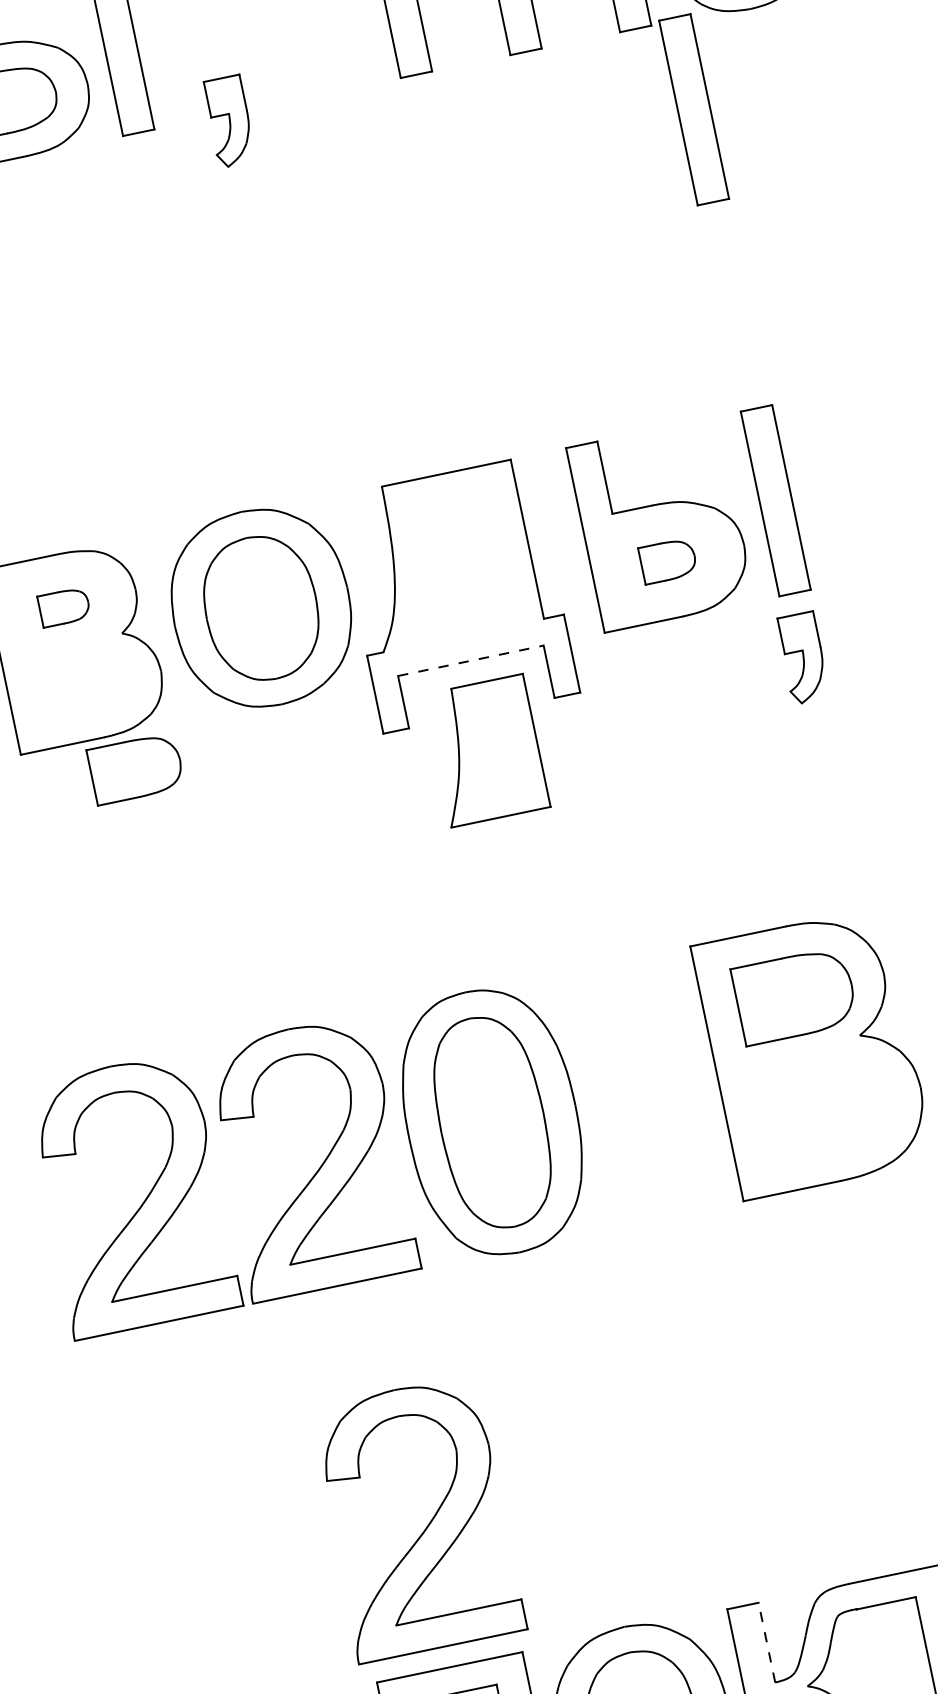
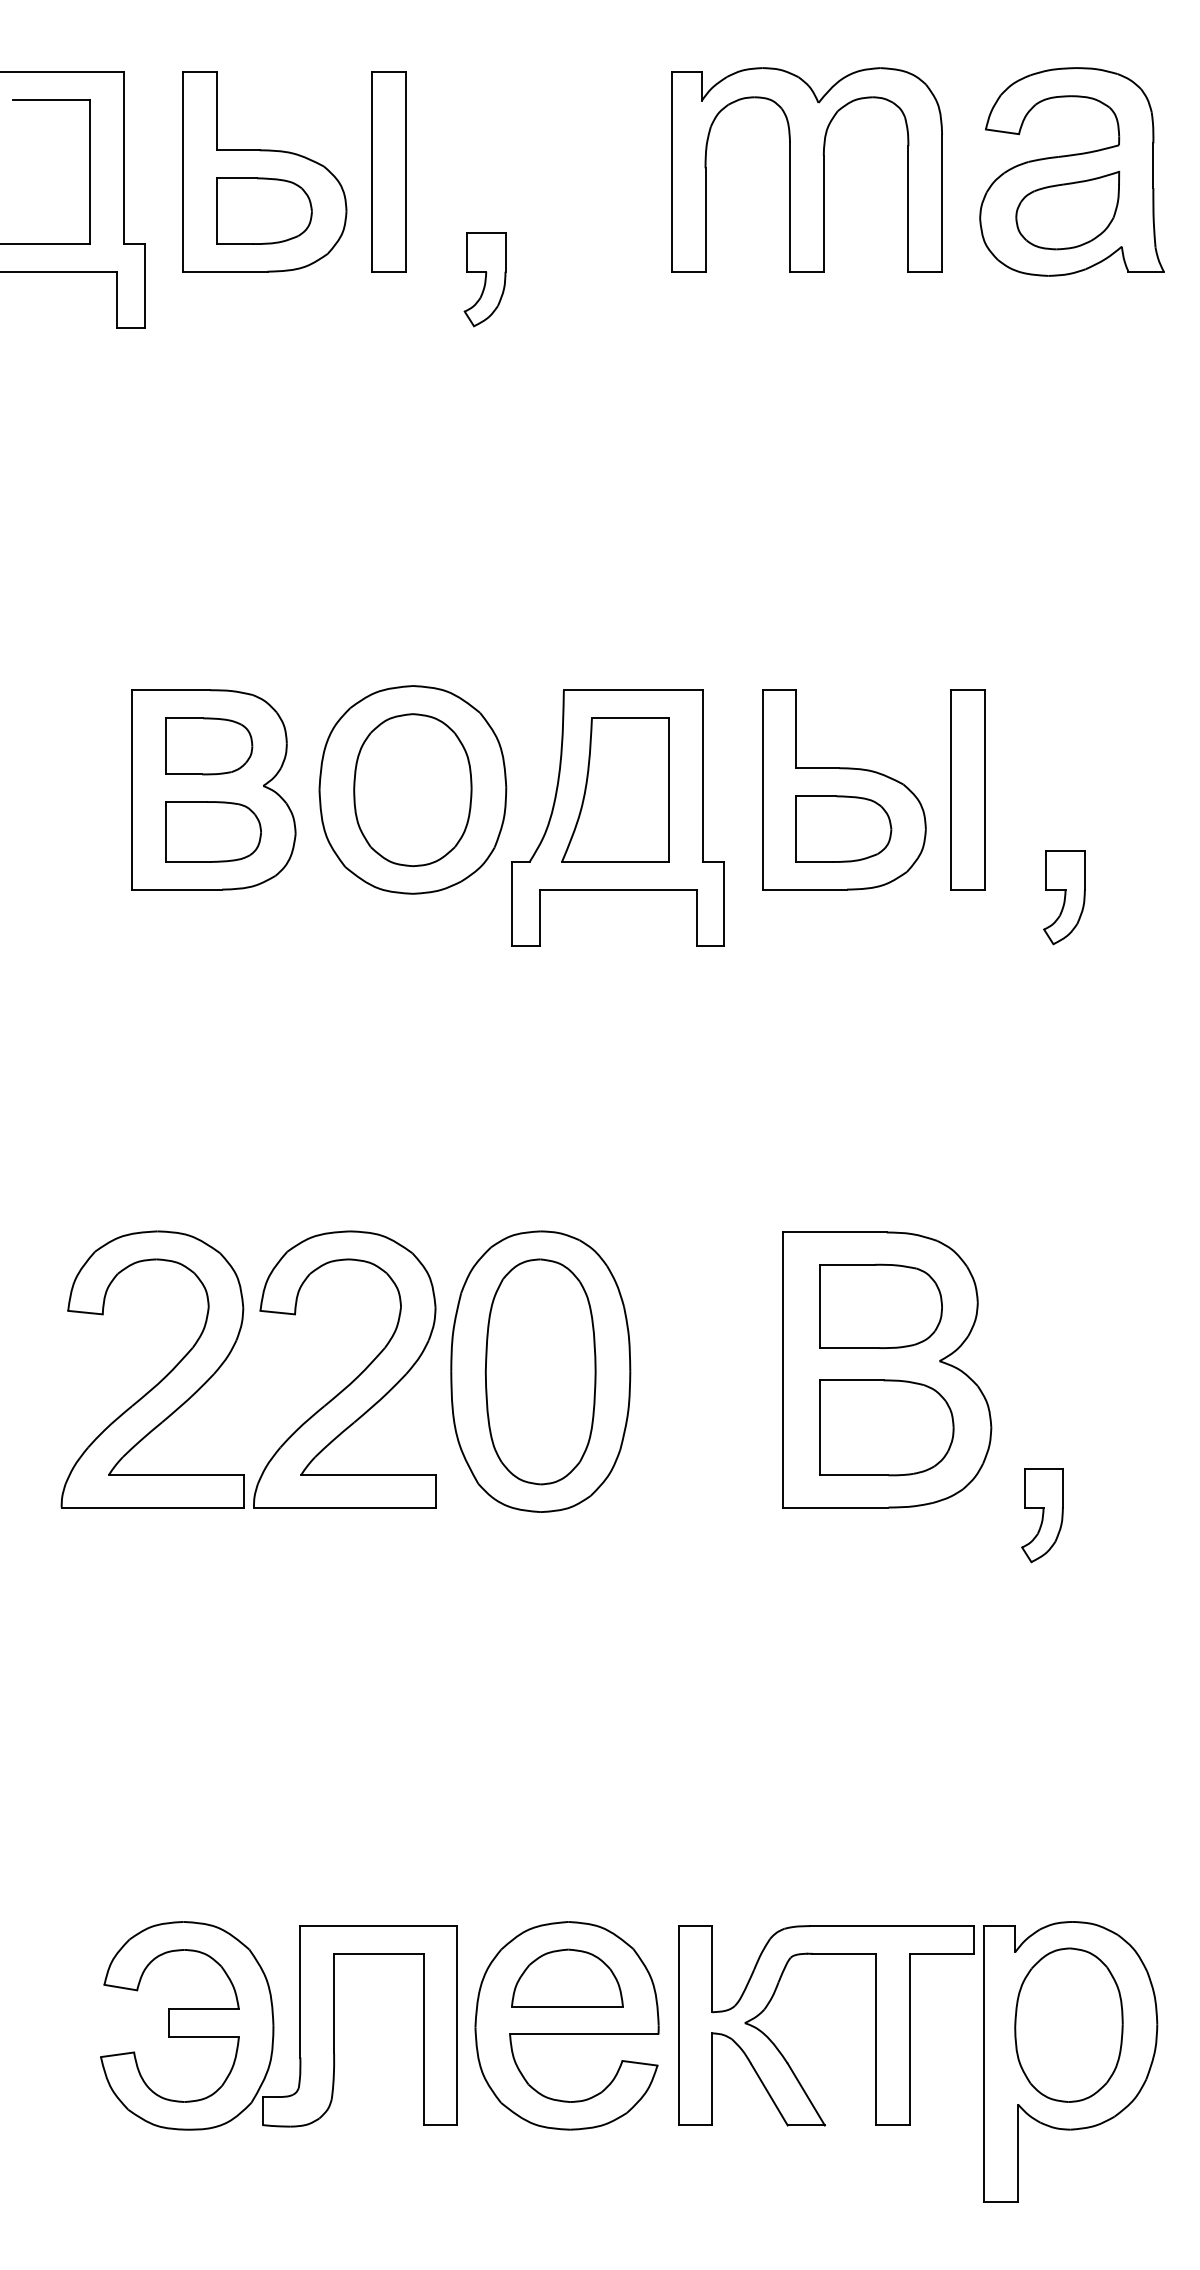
part: (693, 109) -> (967, 367), removed
part: (667, 560) -> (843, 828), size x1.67
part: (64, 607) -> (209, 746), size x1.67
part: (803, 657) -> (1064, 897), moved
line: (471, 660) -> (618, 889), dashed -> solid
part: (486, 750) -> (615, 789), moved
part: (135, 768) -> (213, 831), moved
part: (823, 1107) -> (886, 1427), added
part: (427, 1525) -> (386, 1774), removed
line: (767, 1642) -> (712, 1968), dashed -> solid

